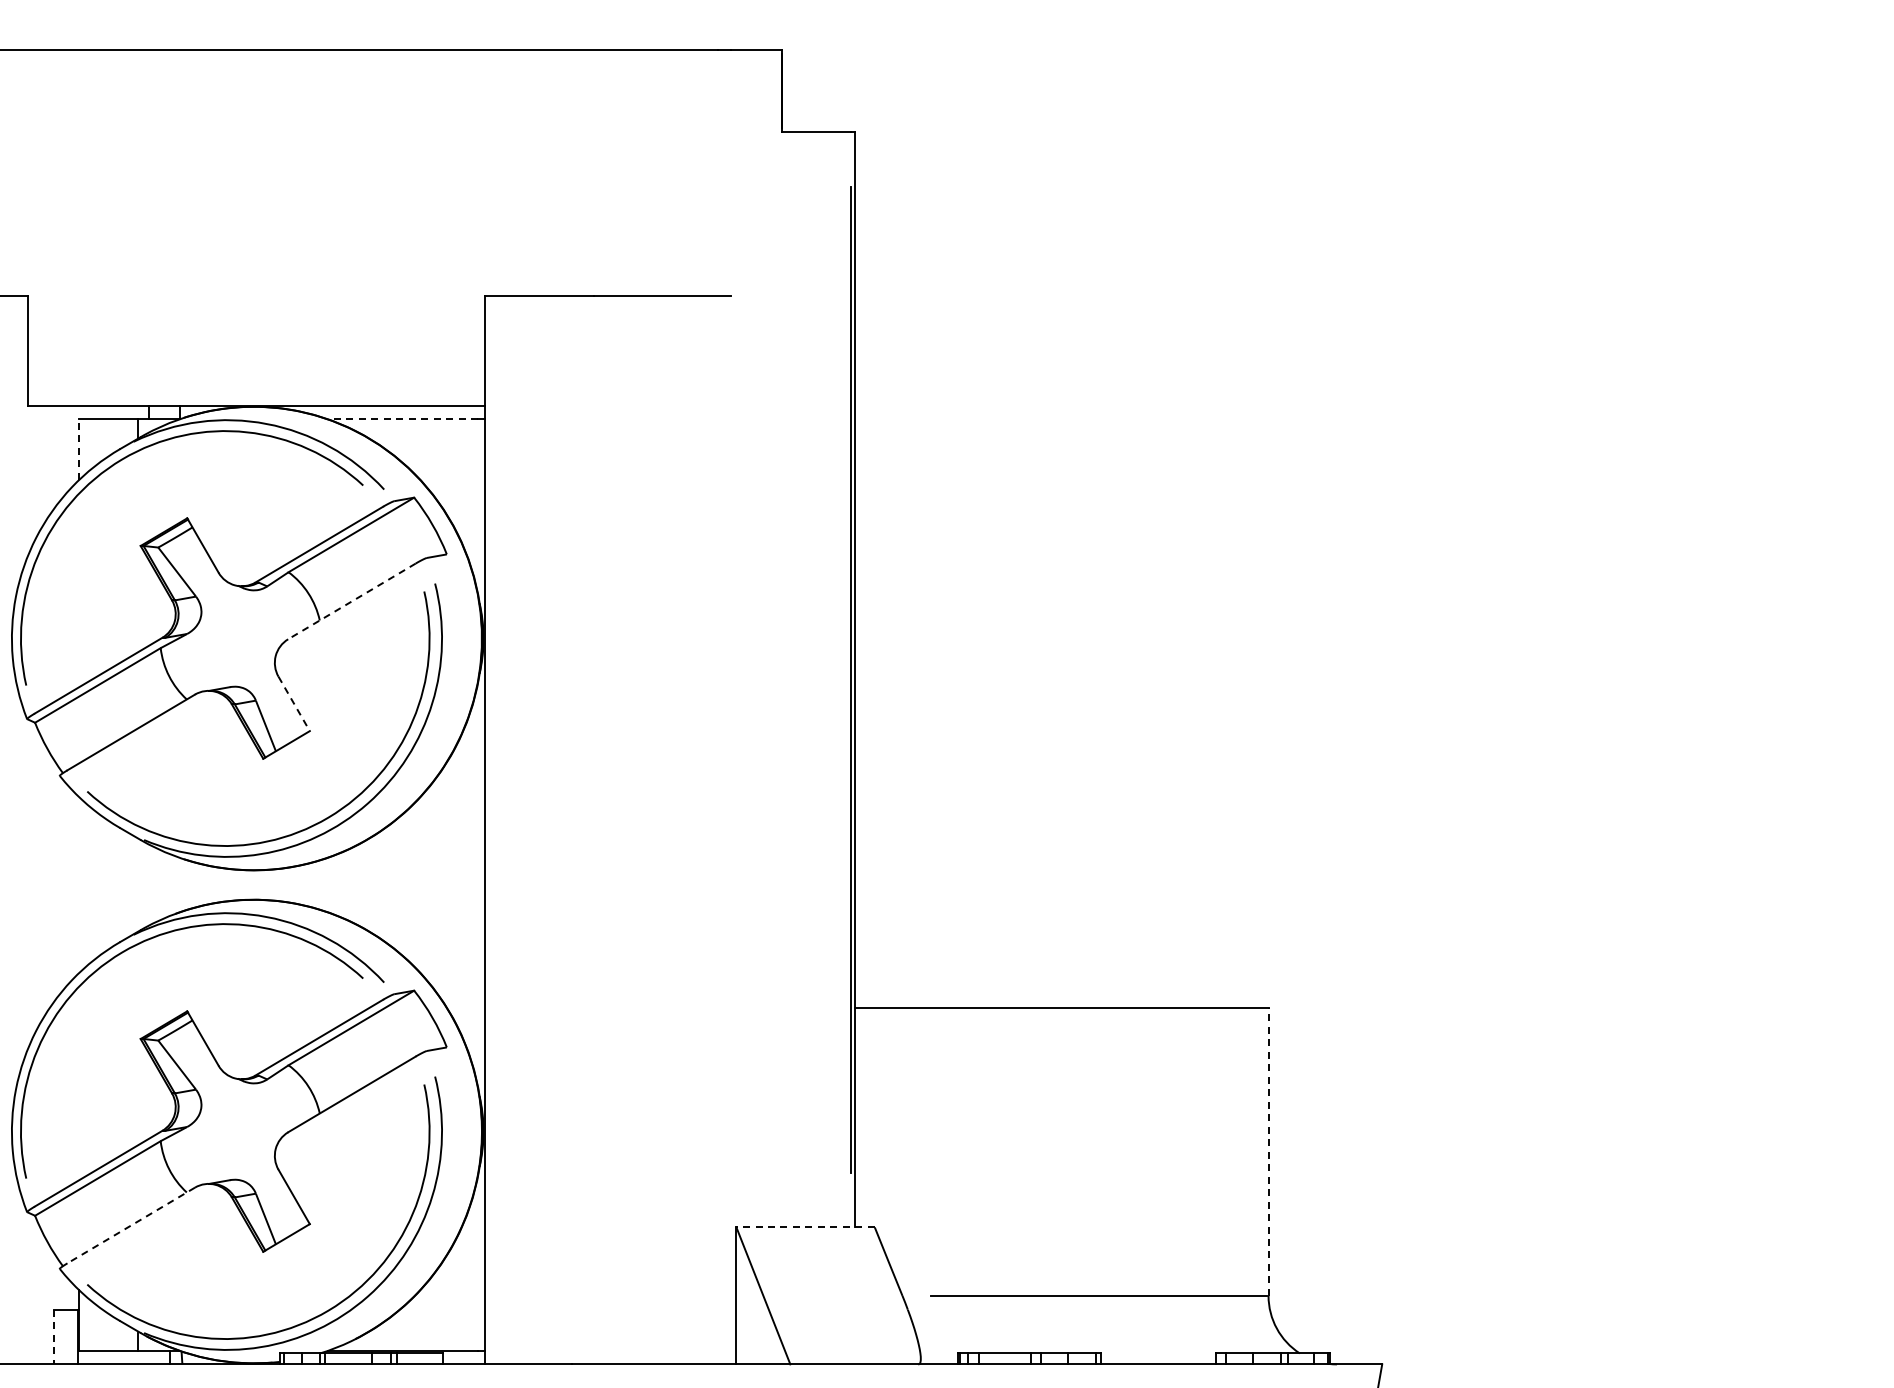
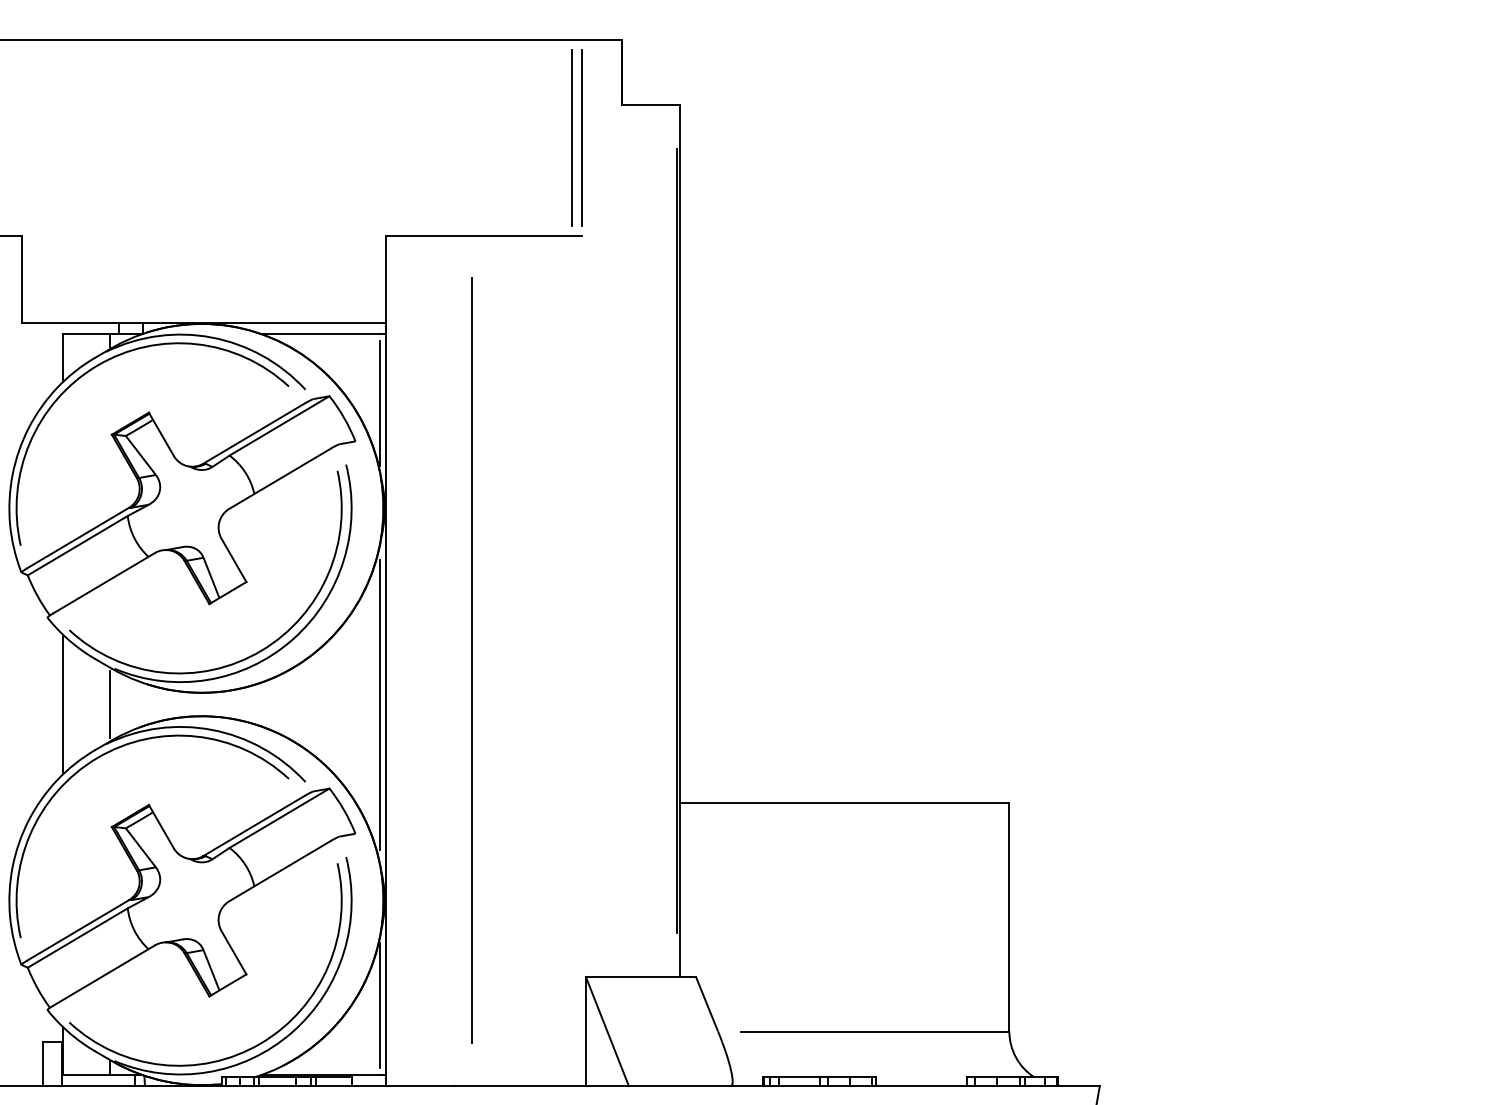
line: (717, 172) -> (570, 137), added
line: (731, 172) -> (582, 137), added
line: (403, 419) -> (320, 334), dashed -> solid
line: (79, 449) -> (63, 357), dashed -> solid
line: (478, 506) -> (380, 403), added
line: (351, 601) -> (279, 478), dashed -> solid
line: (294, 704) -> (234, 560), dashed -> solid
line: (593, 829) -> (472, 660), added
line: (79, 884) -> (63, 704), added
line: (138, 884) -> (110, 704), added
line: (478, 884) -> (380, 704), added
line: (1268, 1152) -> (1009, 917), dashed -> solid
line: (130, 1225) -> (103, 975), dashed -> solid
line: (805, 1227) -> (640, 977), dashed -> solid
line: (478, 1262) -> (380, 1004), added
line: (54, 1337) -> (43, 1064), dashed -> solid

